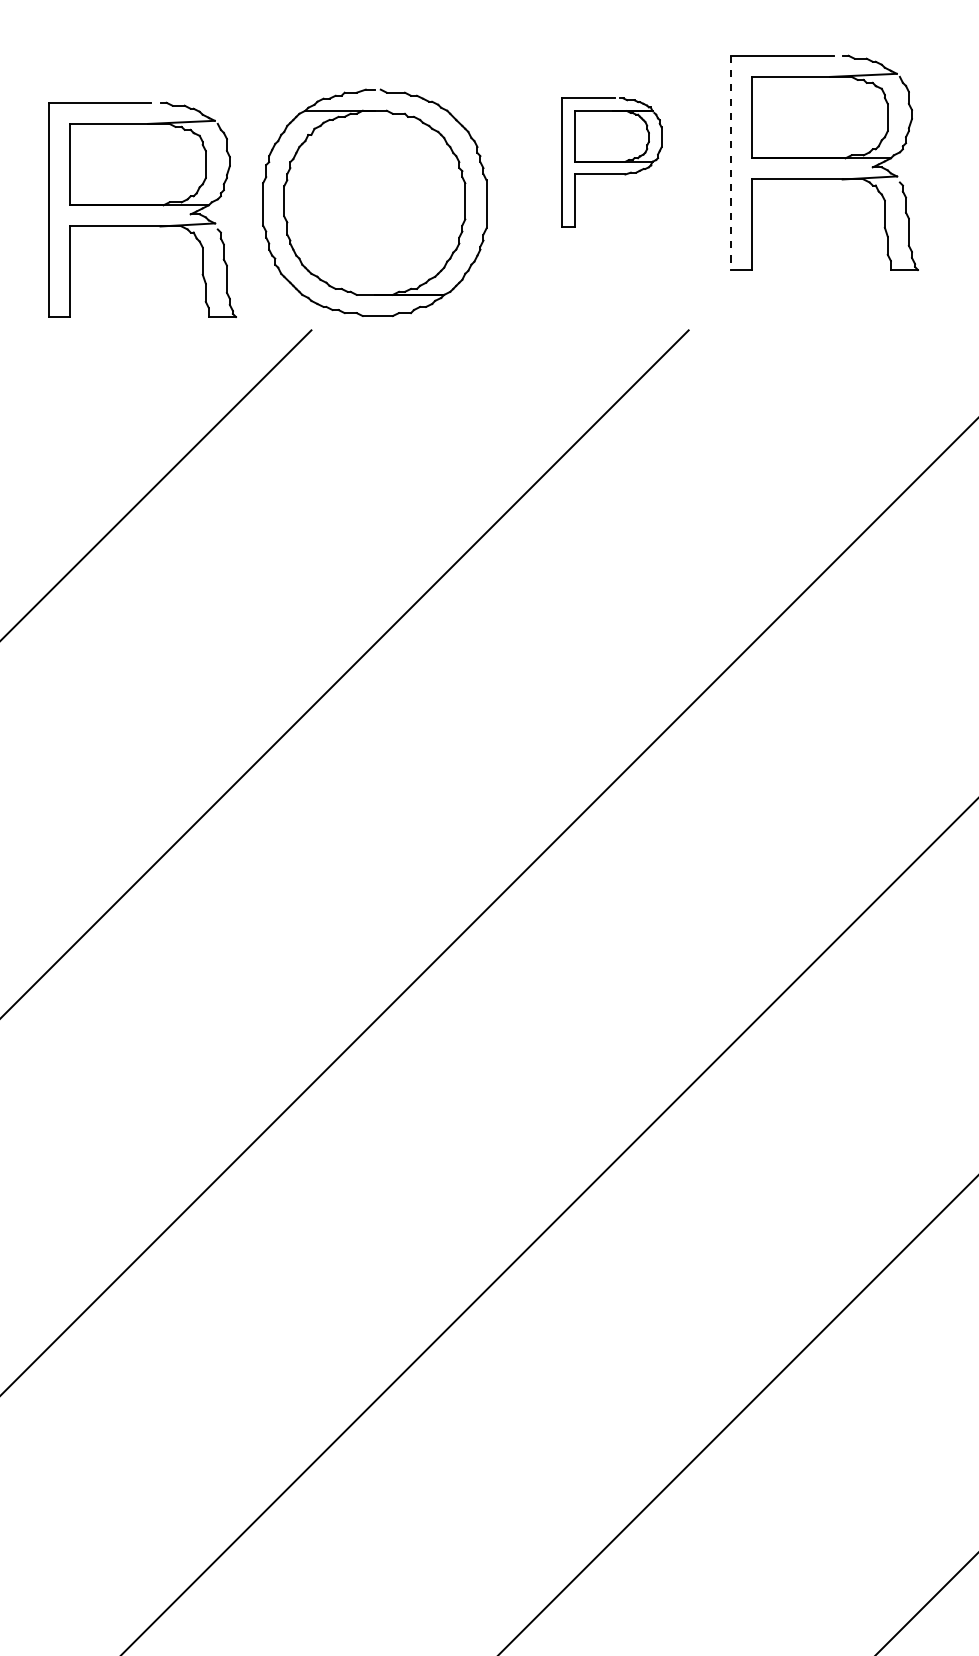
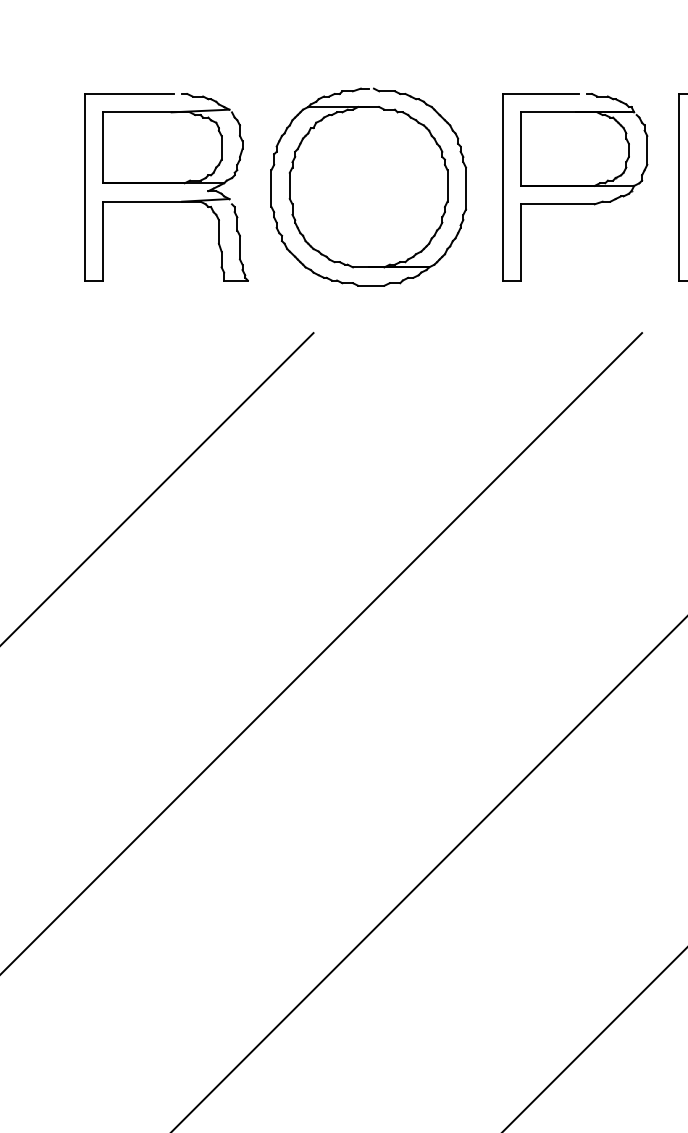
part: (611, 162) -> (574, 186), size x1.67
line: (730, 163) -> (678, 187), dashed -> solid
part: (374, 202) -> (368, 186), moved
part: (142, 209) -> (166, 186), moved

